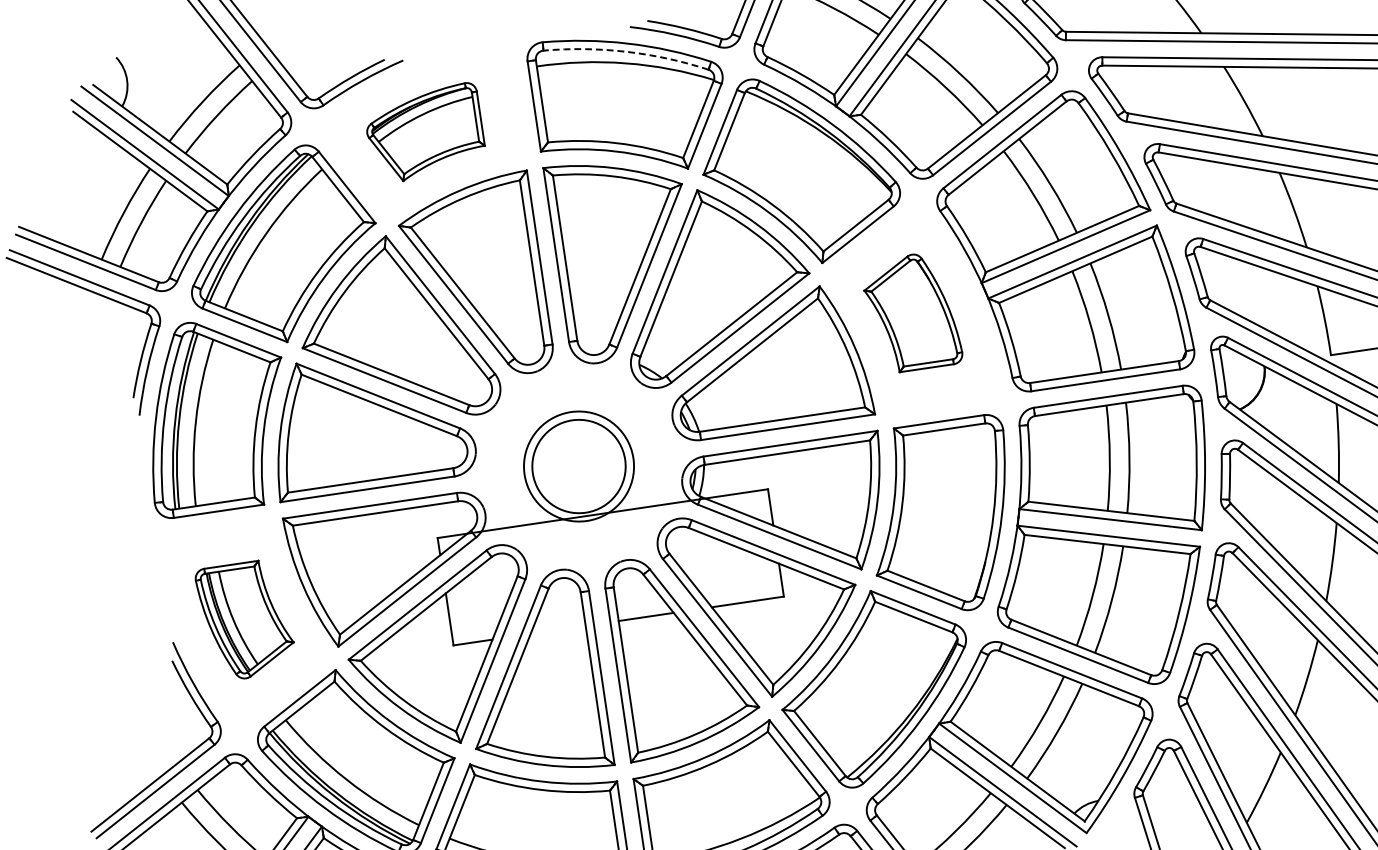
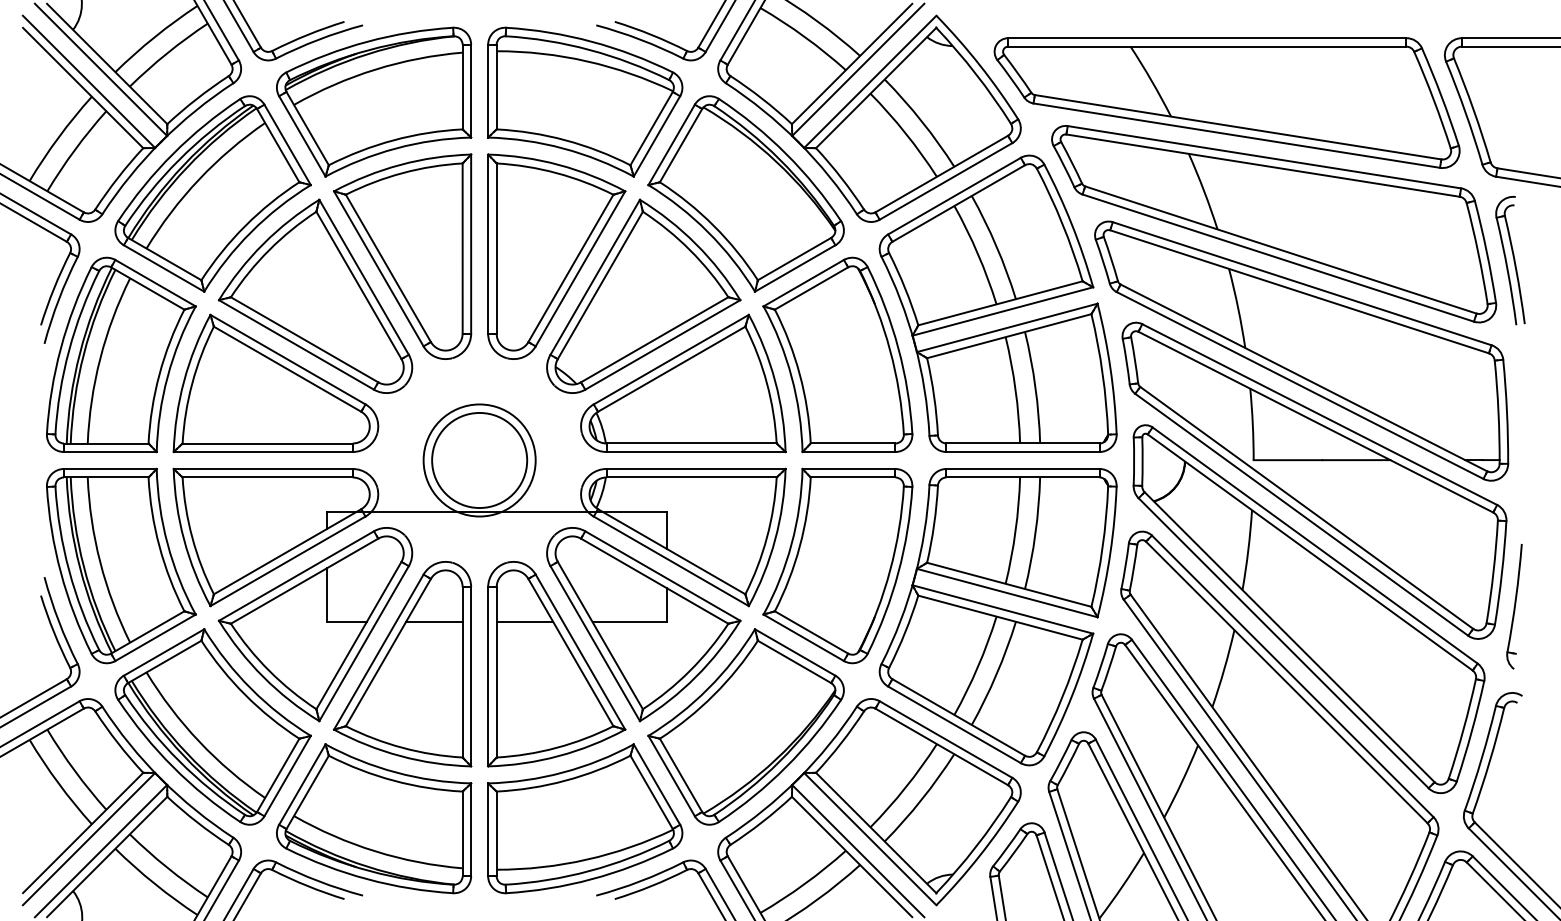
arc: (626, 51) -> (589, 49), dashed -> solid
part: (425, 132) -> (374, 101), size x1.67
part: (911, 312) -> (837, 354), size x1.67
part: (246, 619) -> (121, 565), size x1.67
line: (558, 630) -> (434, 622), added

